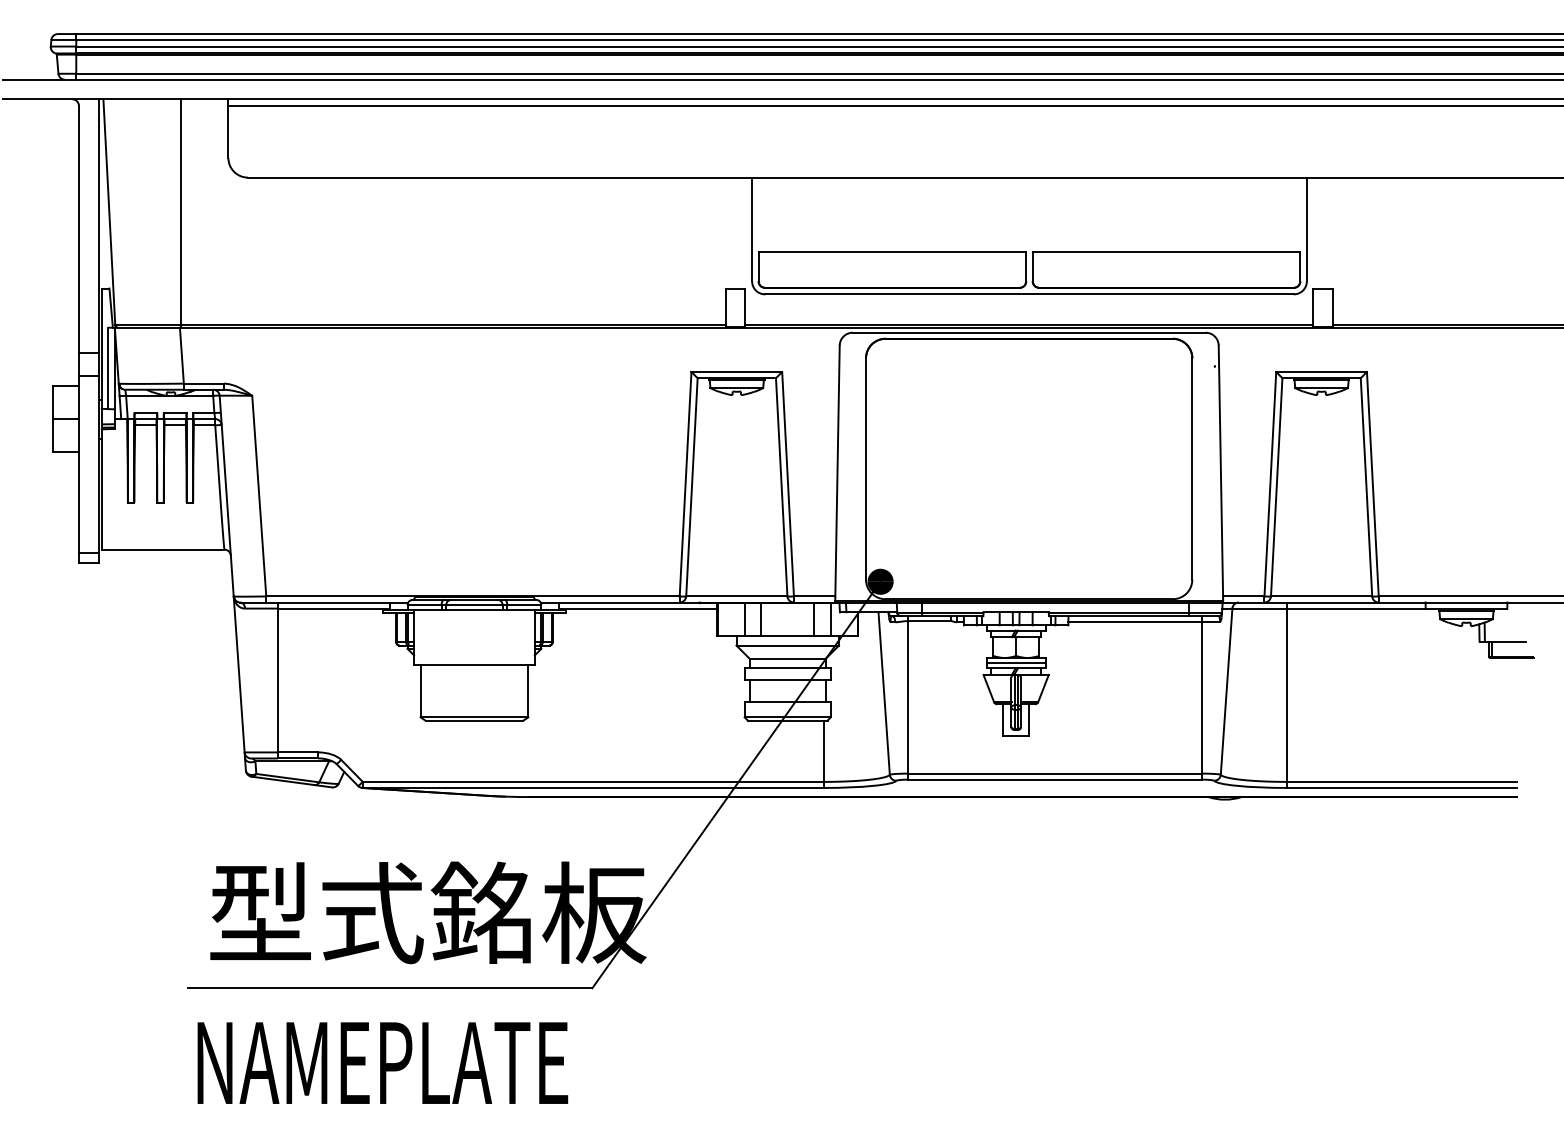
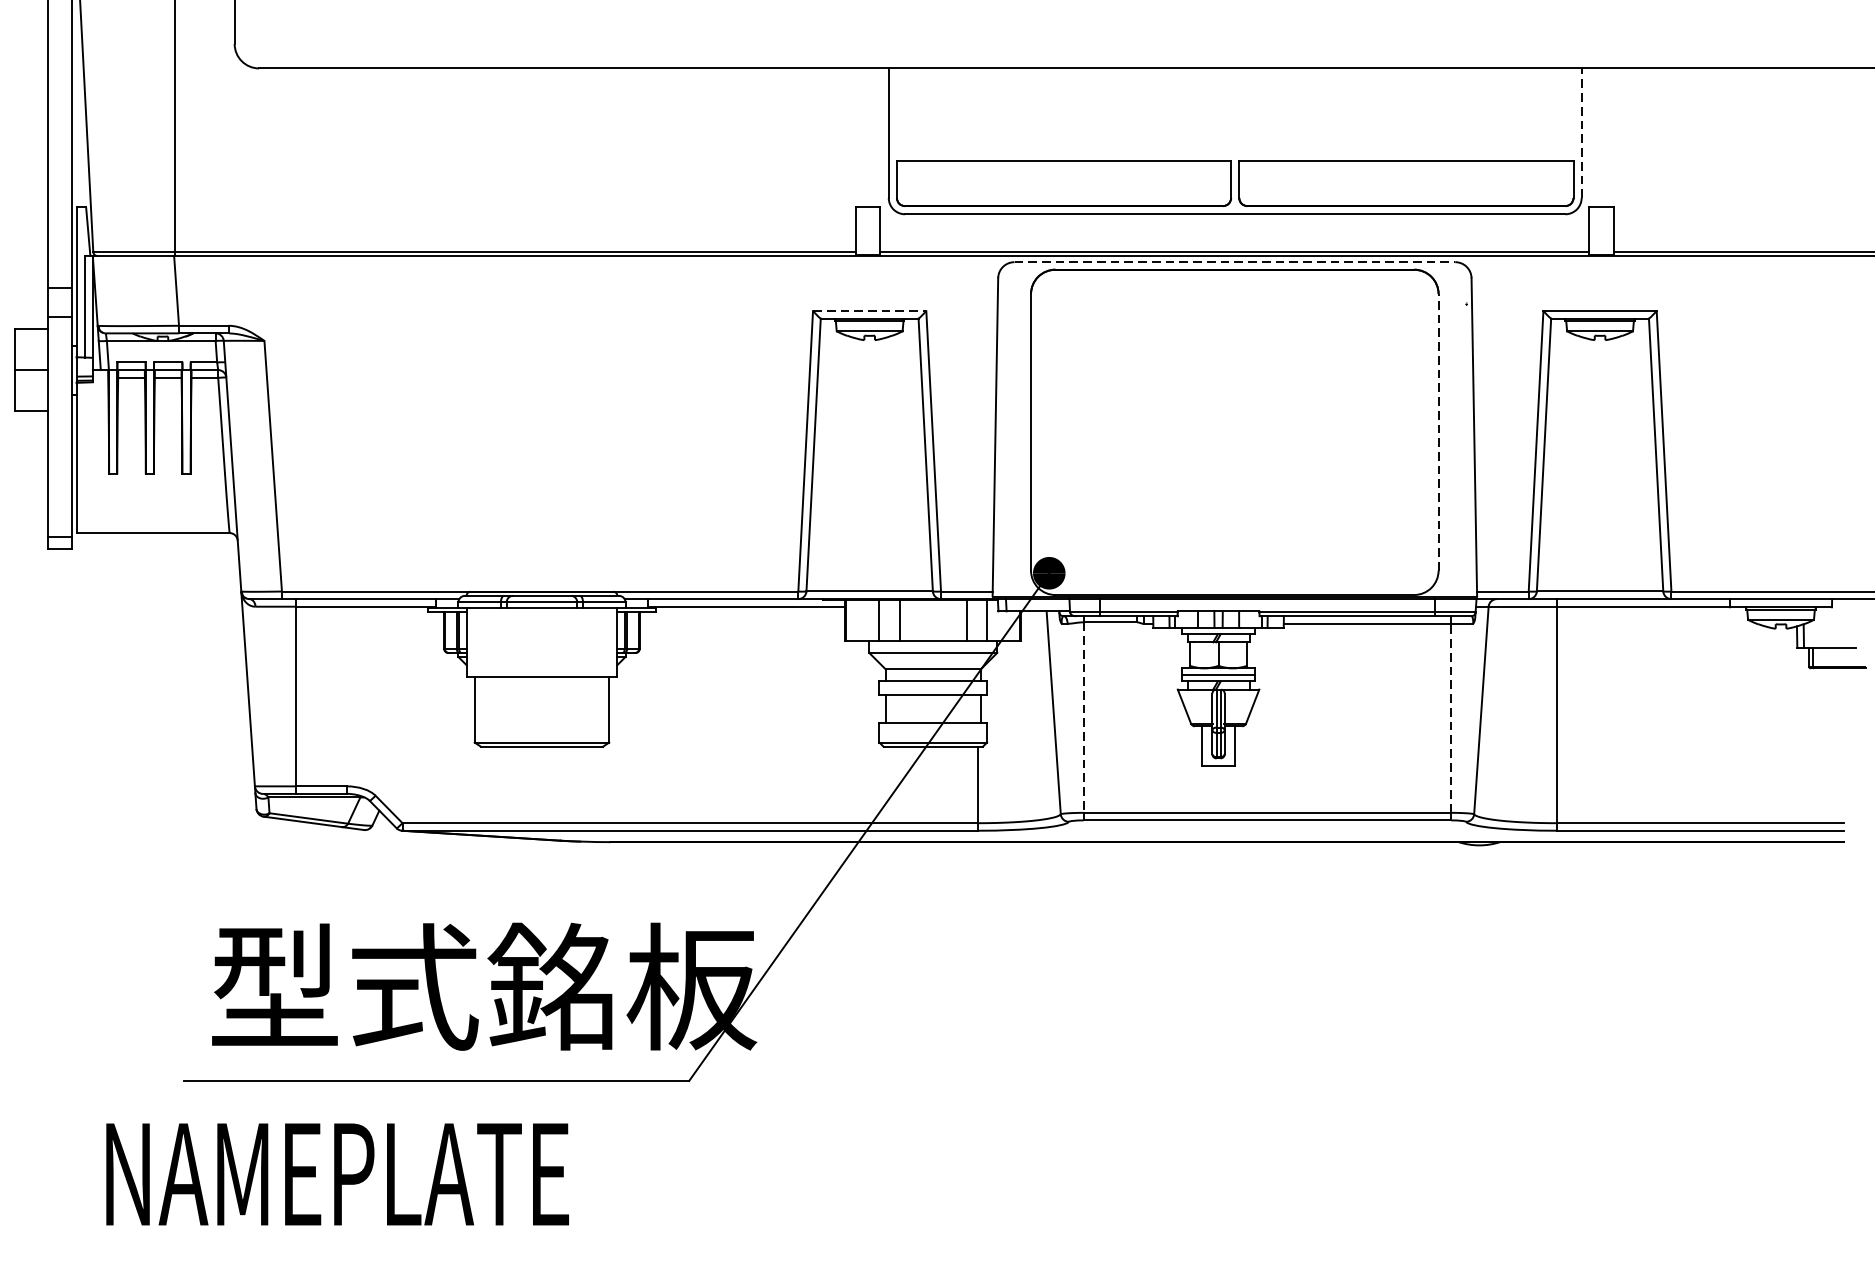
line: (1306, 229) -> (1581, 133), solid -> dashed
line: (1029, 332) -> (1235, 261), solid -> dashed
line: (737, 371) -> (870, 310), solid -> dashed
line: (1192, 469) -> (1438, 432), solid -> dashed
line: (908, 697) -> (1084, 717), solid -> dashed
line: (1202, 697) -> (1451, 717), solid -> dashed
text: (382, 1062) -> (337, 1173), moved

